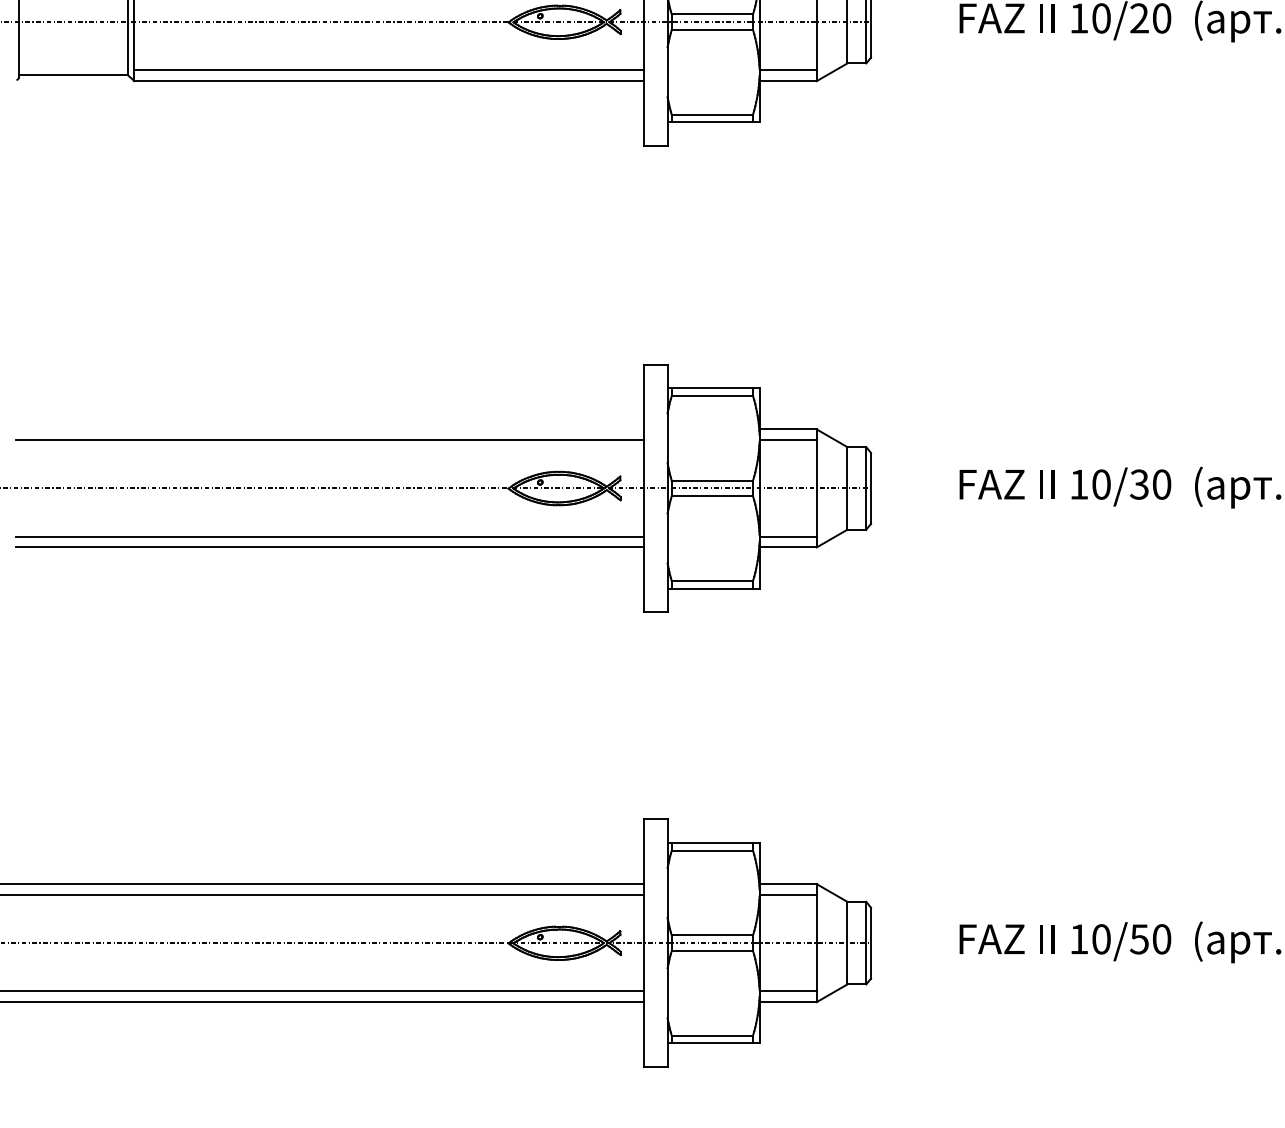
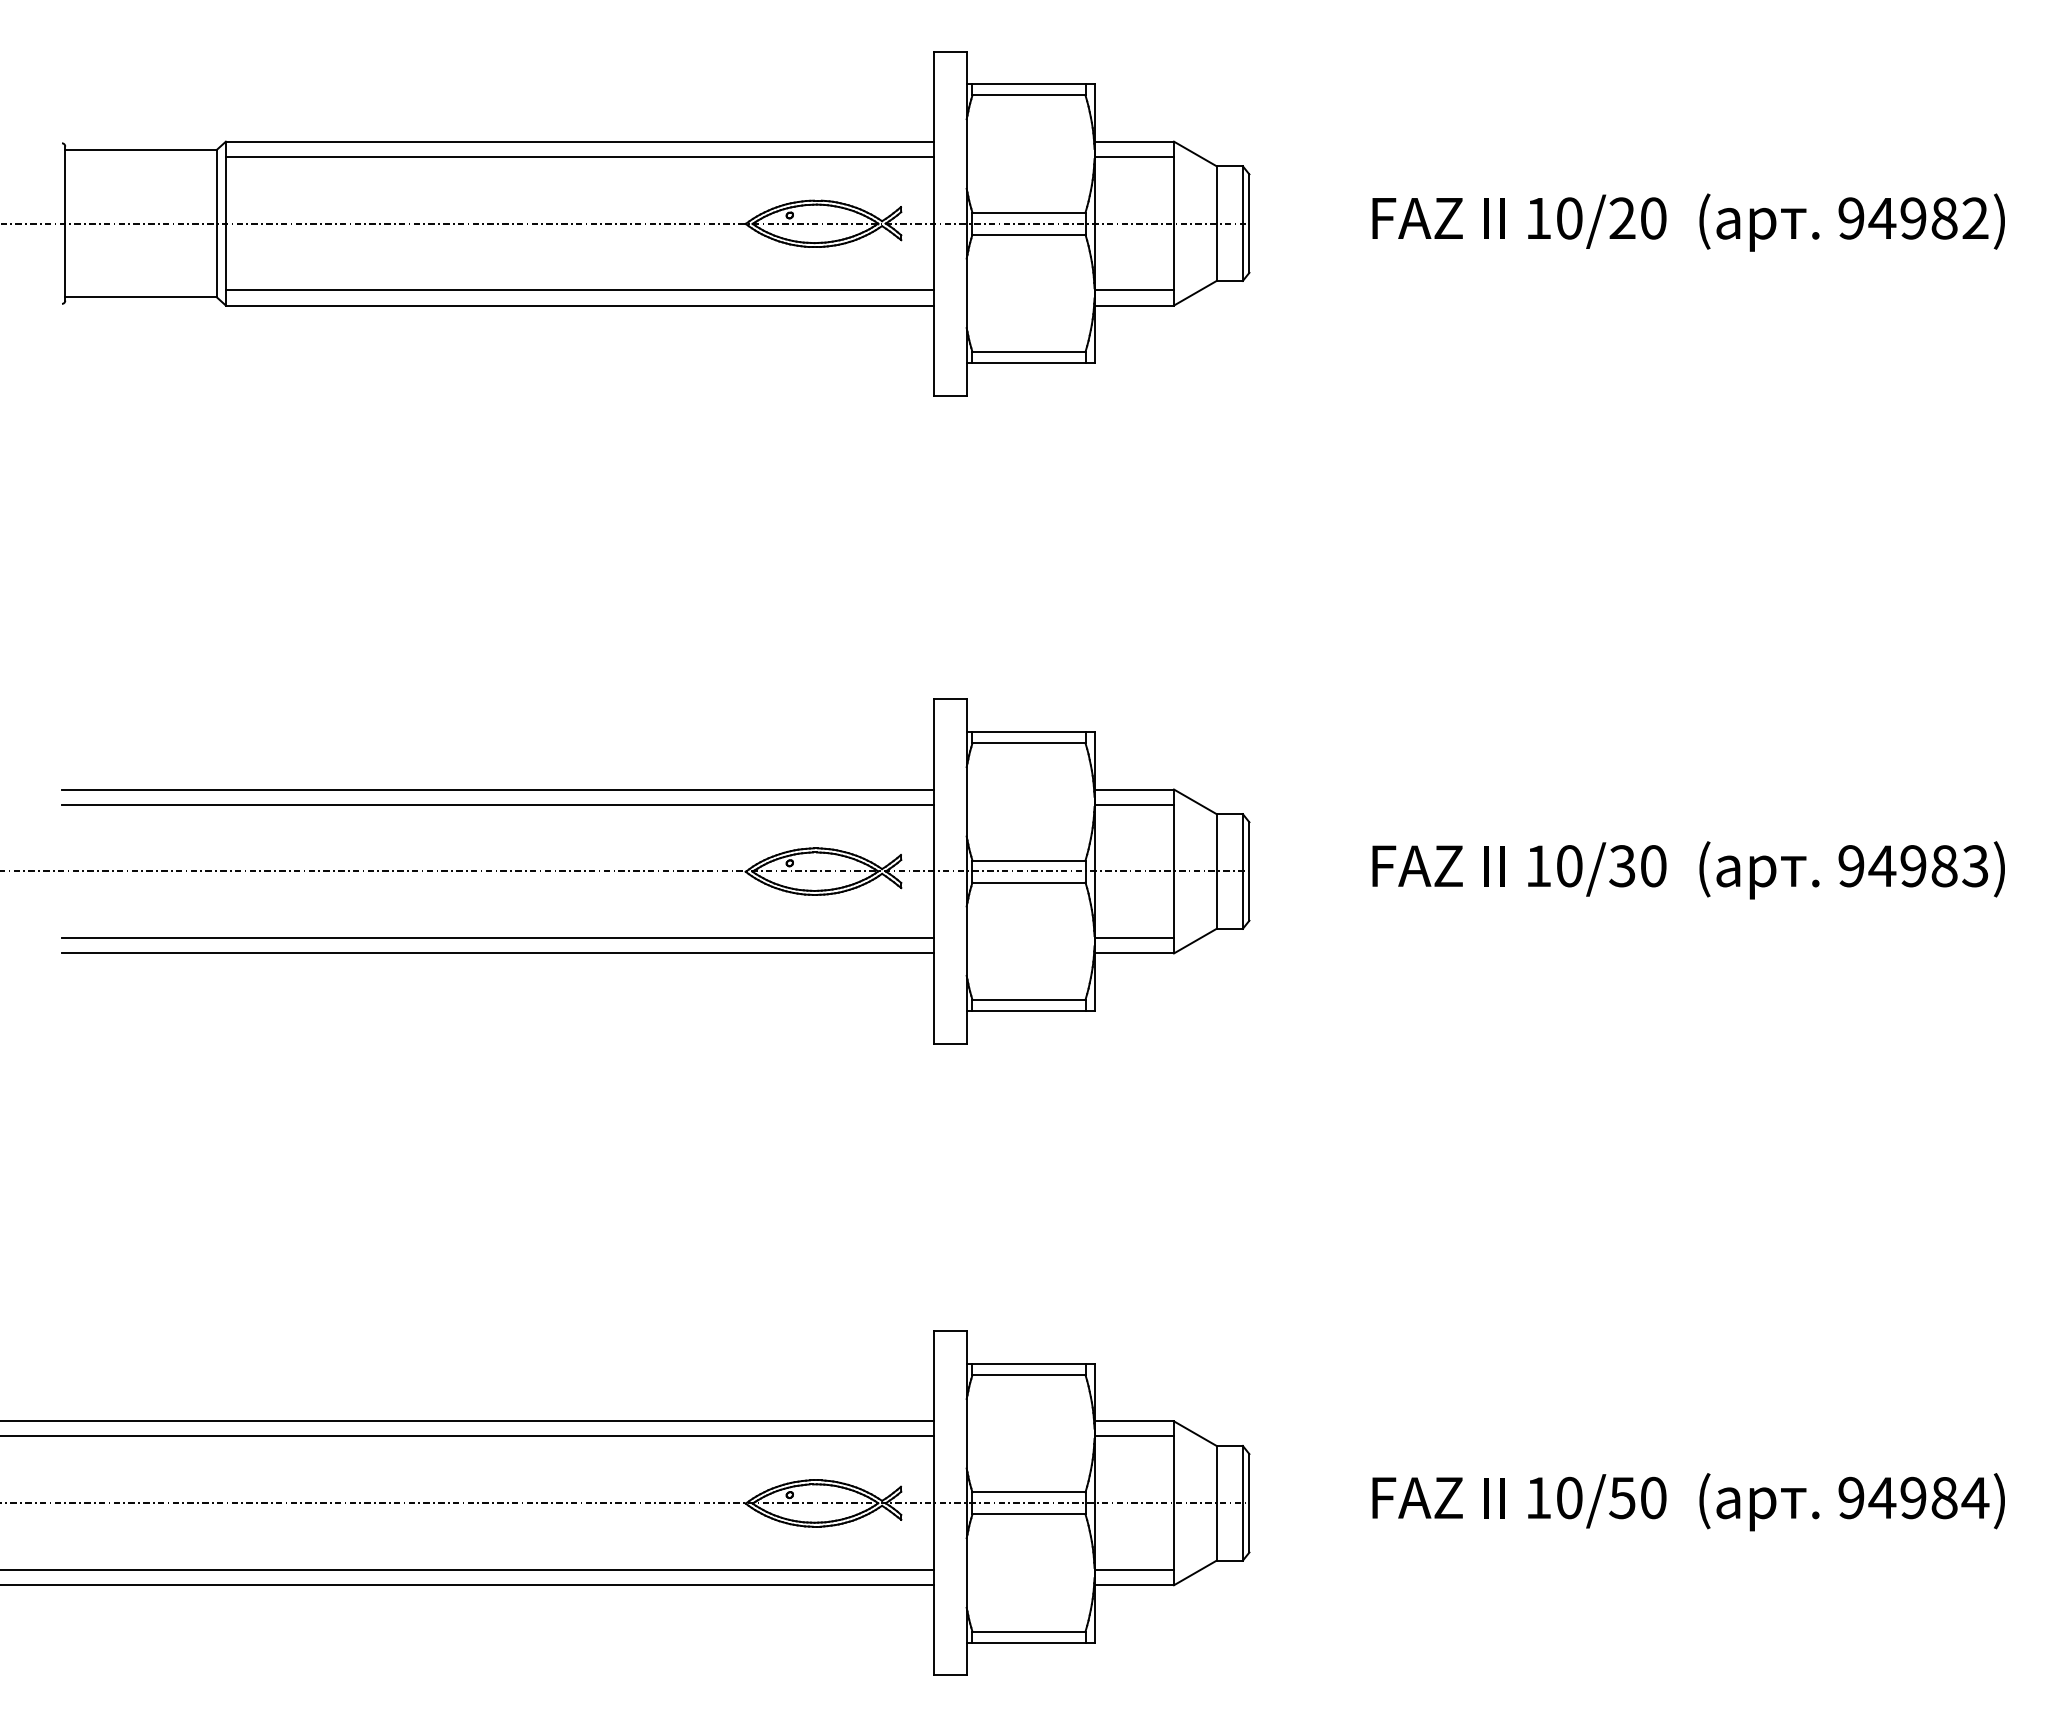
line: (329, 429) -> (497, 789), added

